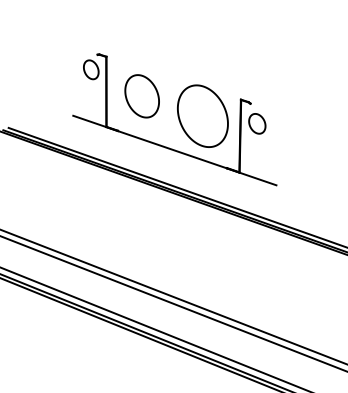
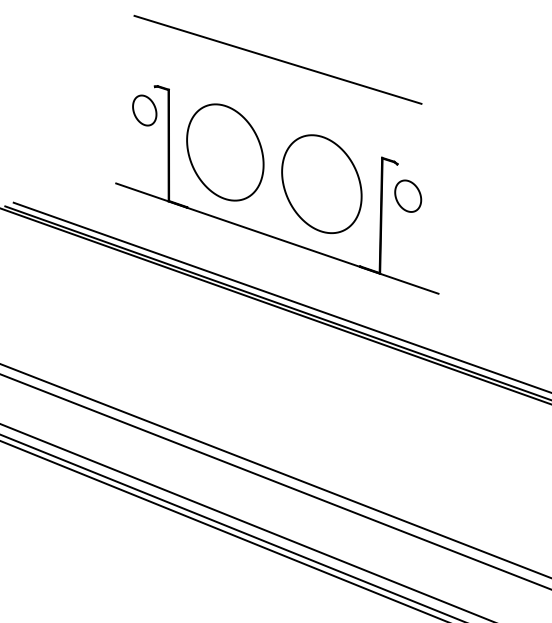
line: (174, 37) -> (276, 59), added
part: (142, 96) -> (226, 152), size x1.43

